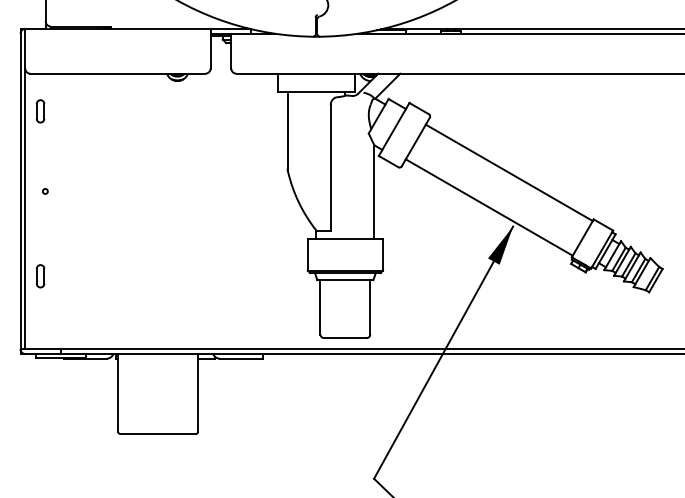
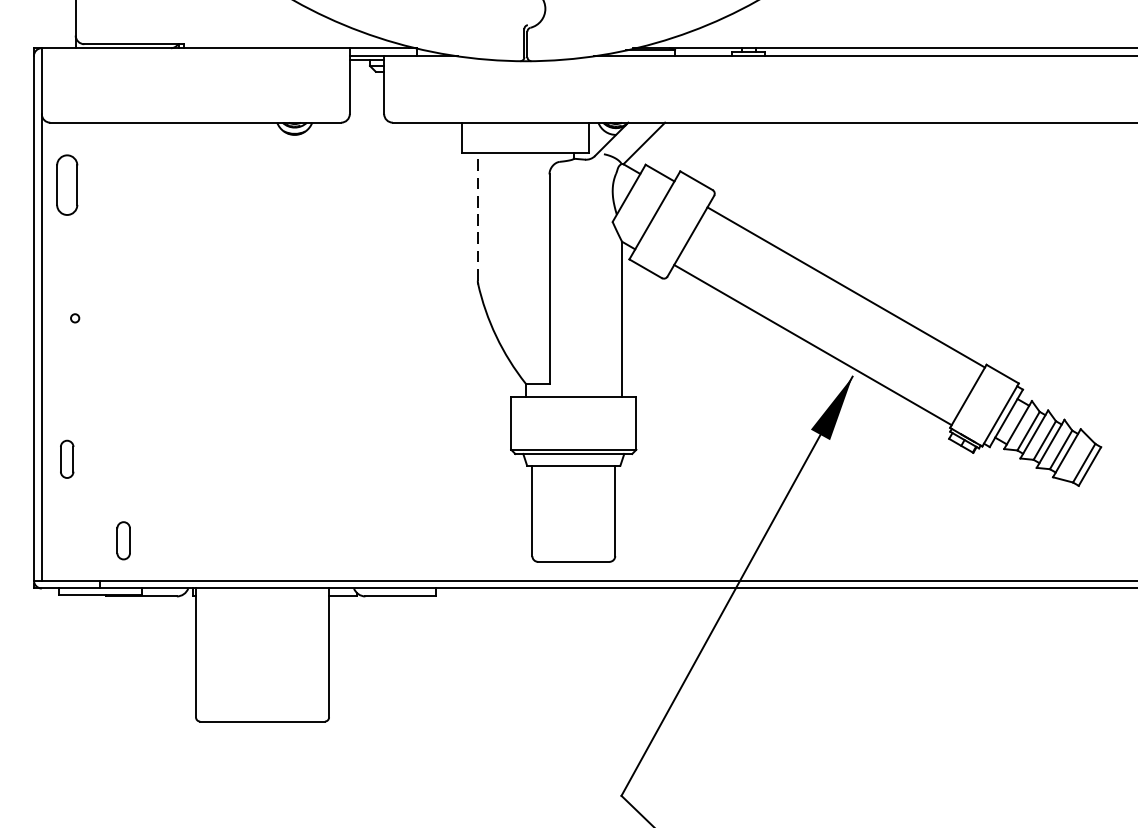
part: (40, 111) -> (67, 185), size x1.6
line: (287, 129) -> (477, 215), solid -> dashed
part: (74, 325) -> (123, 541), added

